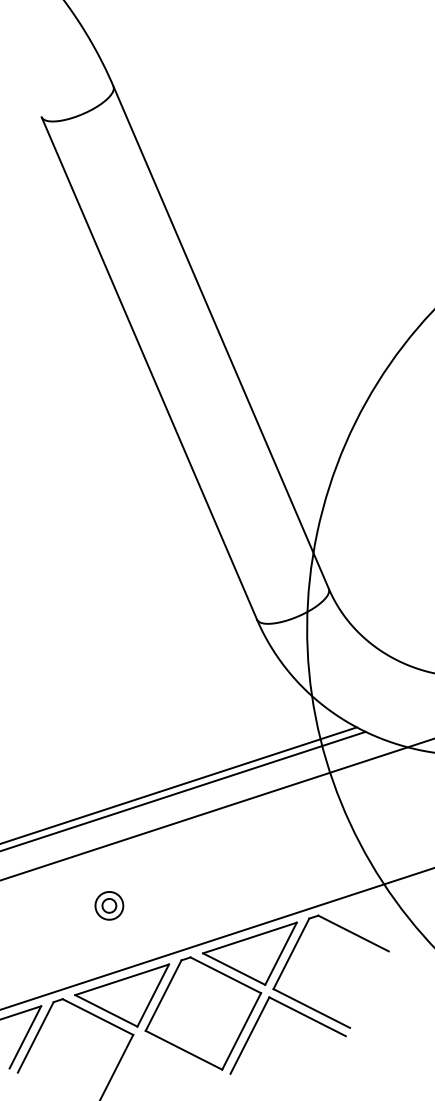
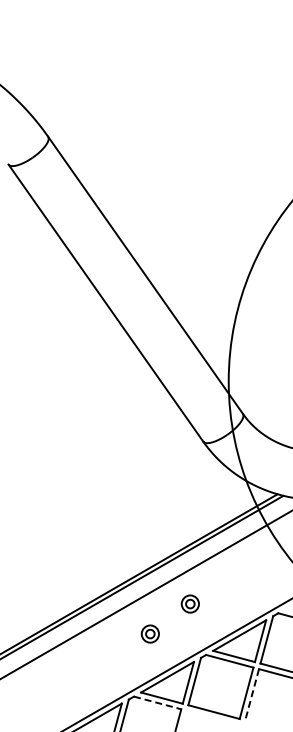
part: (181, 870) -> (189, 603), added
line: (99, 1018) -> (158, 703), solid -> dashed
line: (250, 1035) -> (252, 694), solid -> dashed

